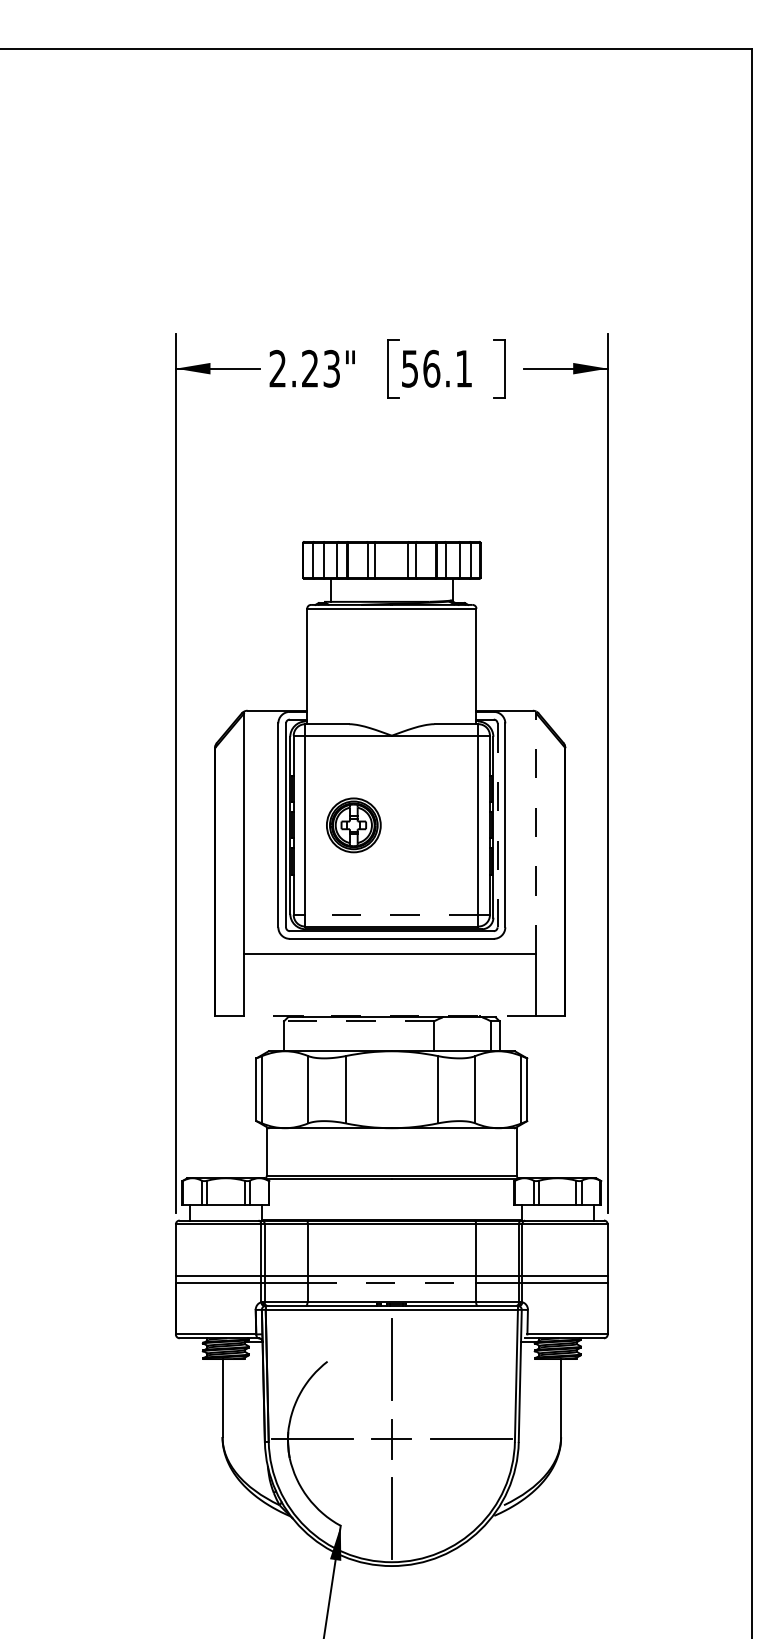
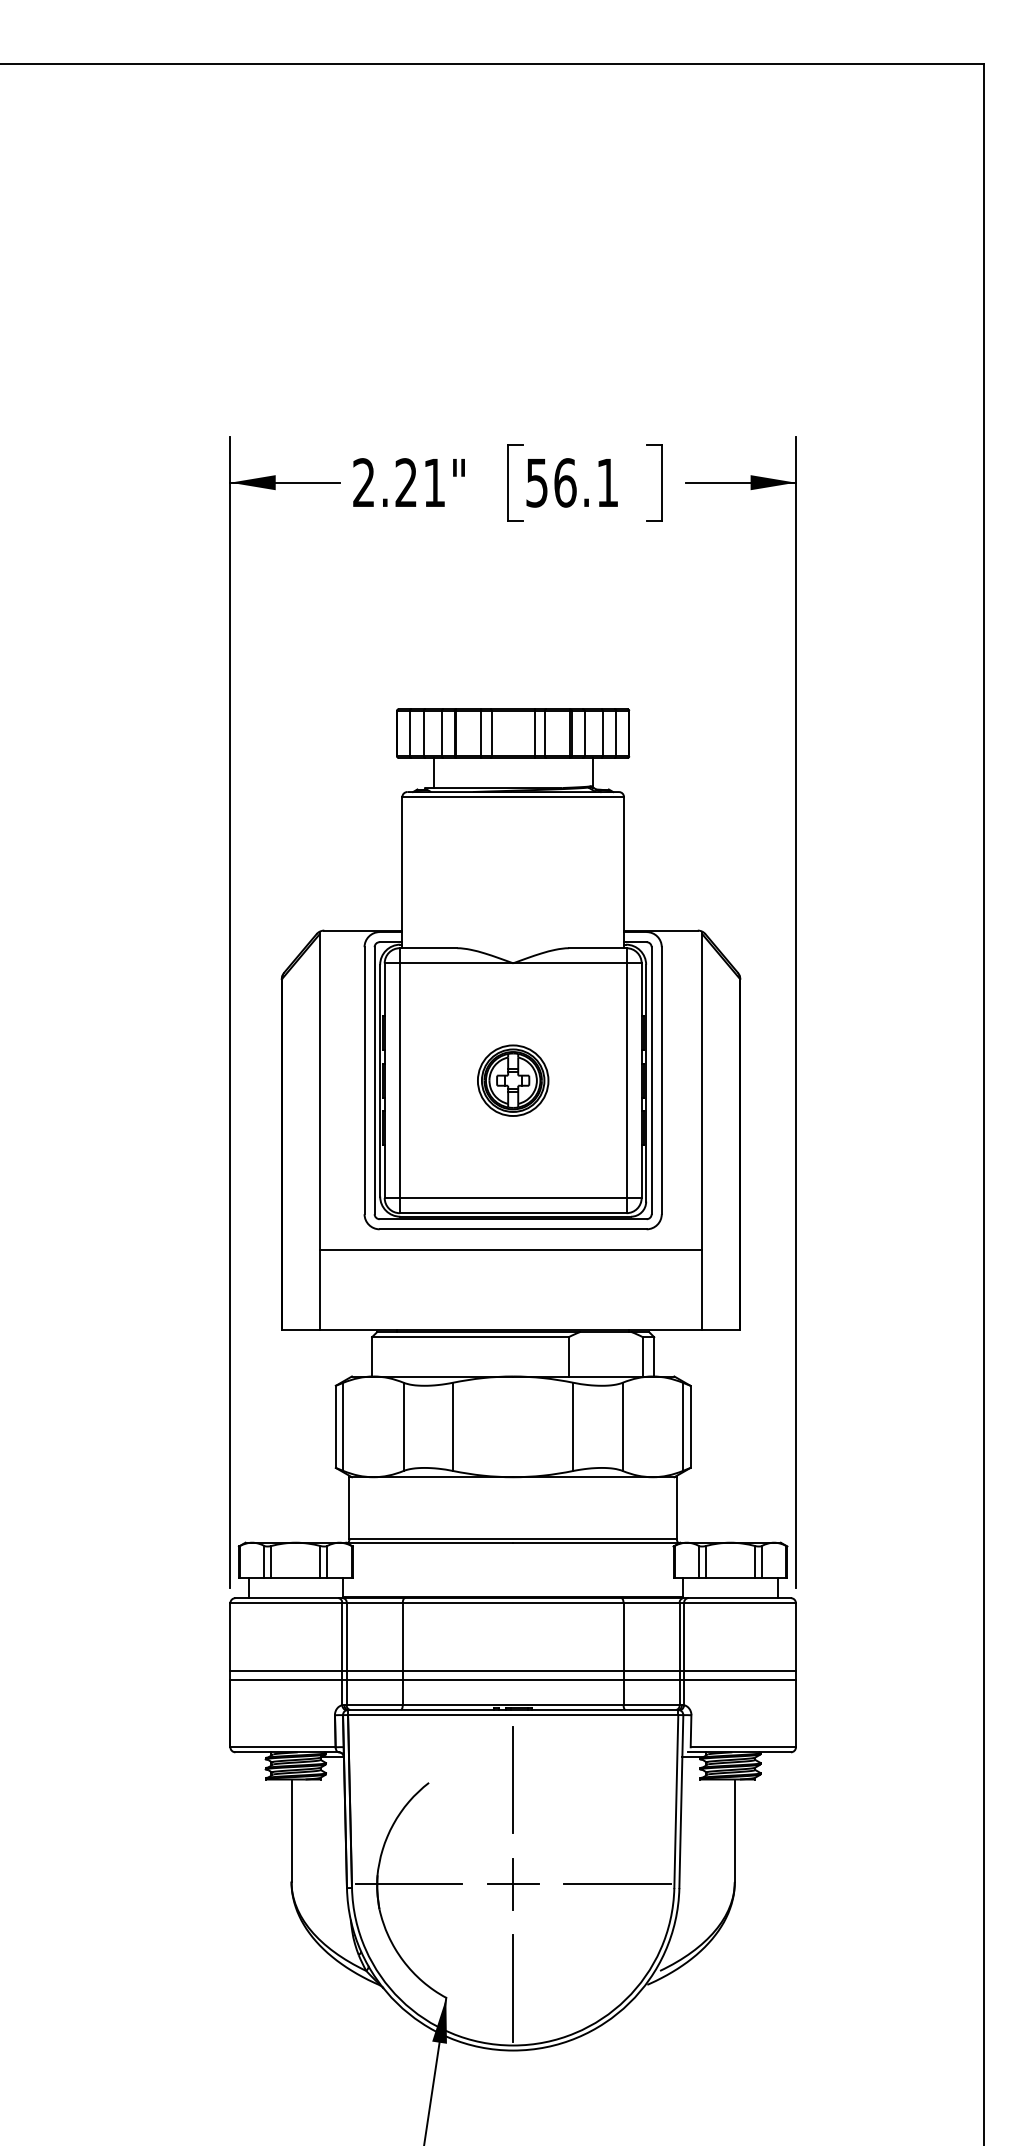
text: (331, 368) -> (434, 482), 2.23" -> 2.21"
part: (353, 825) -> (512, 1080), moved
line: (497, 825) -> (651, 1080), dashed -> solid
line: (536, 832) -> (702, 1090), dashed -> solid
line: (391, 915) -> (512, 1198), dashed -> solid
line: (389, 1015) -> (510, 1329), dashed -> solid
line: (358, 1021) -> (469, 1337), dashed -> solid
line: (392, 1282) -> (514, 1679), dashed -> solid

